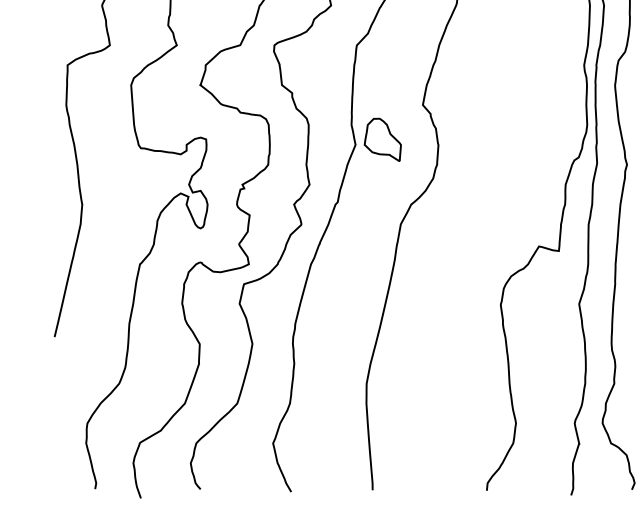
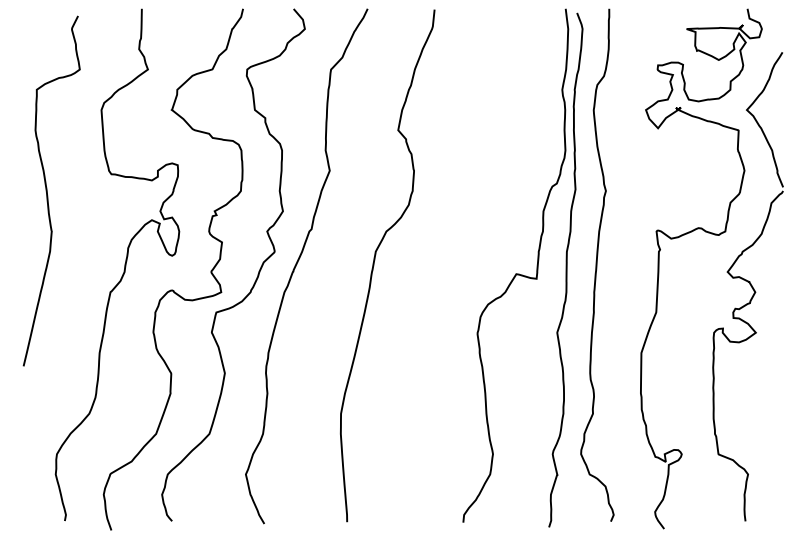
part: (382, 139) -> (357, 165), removed

